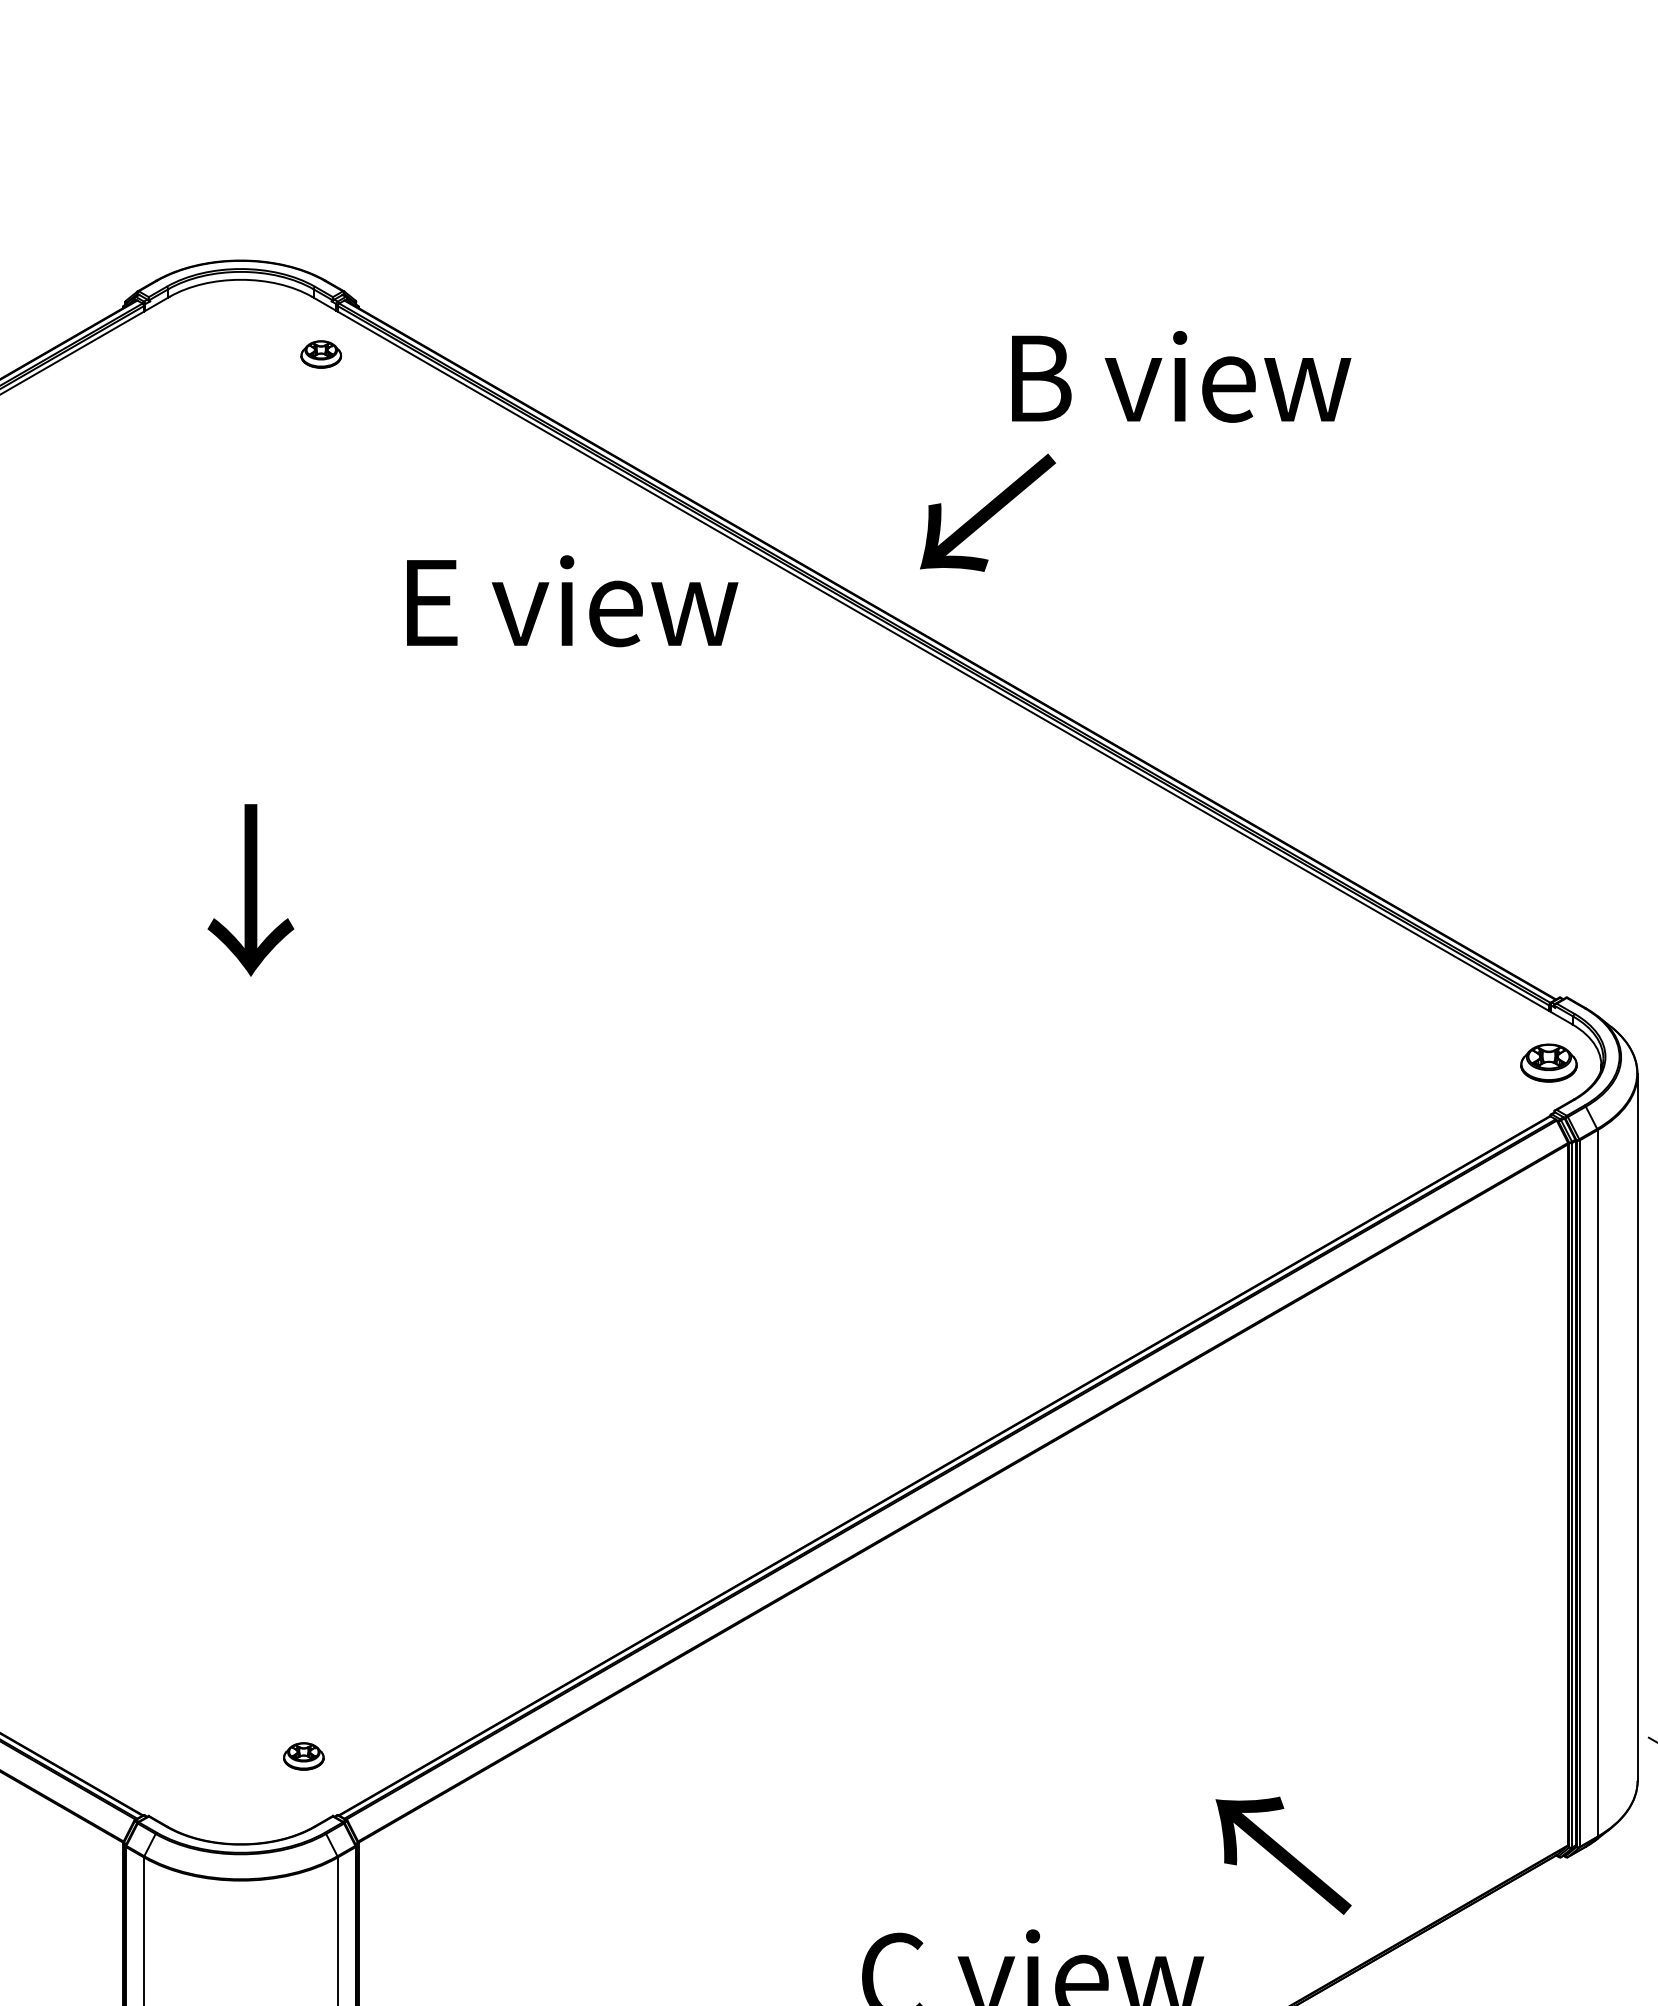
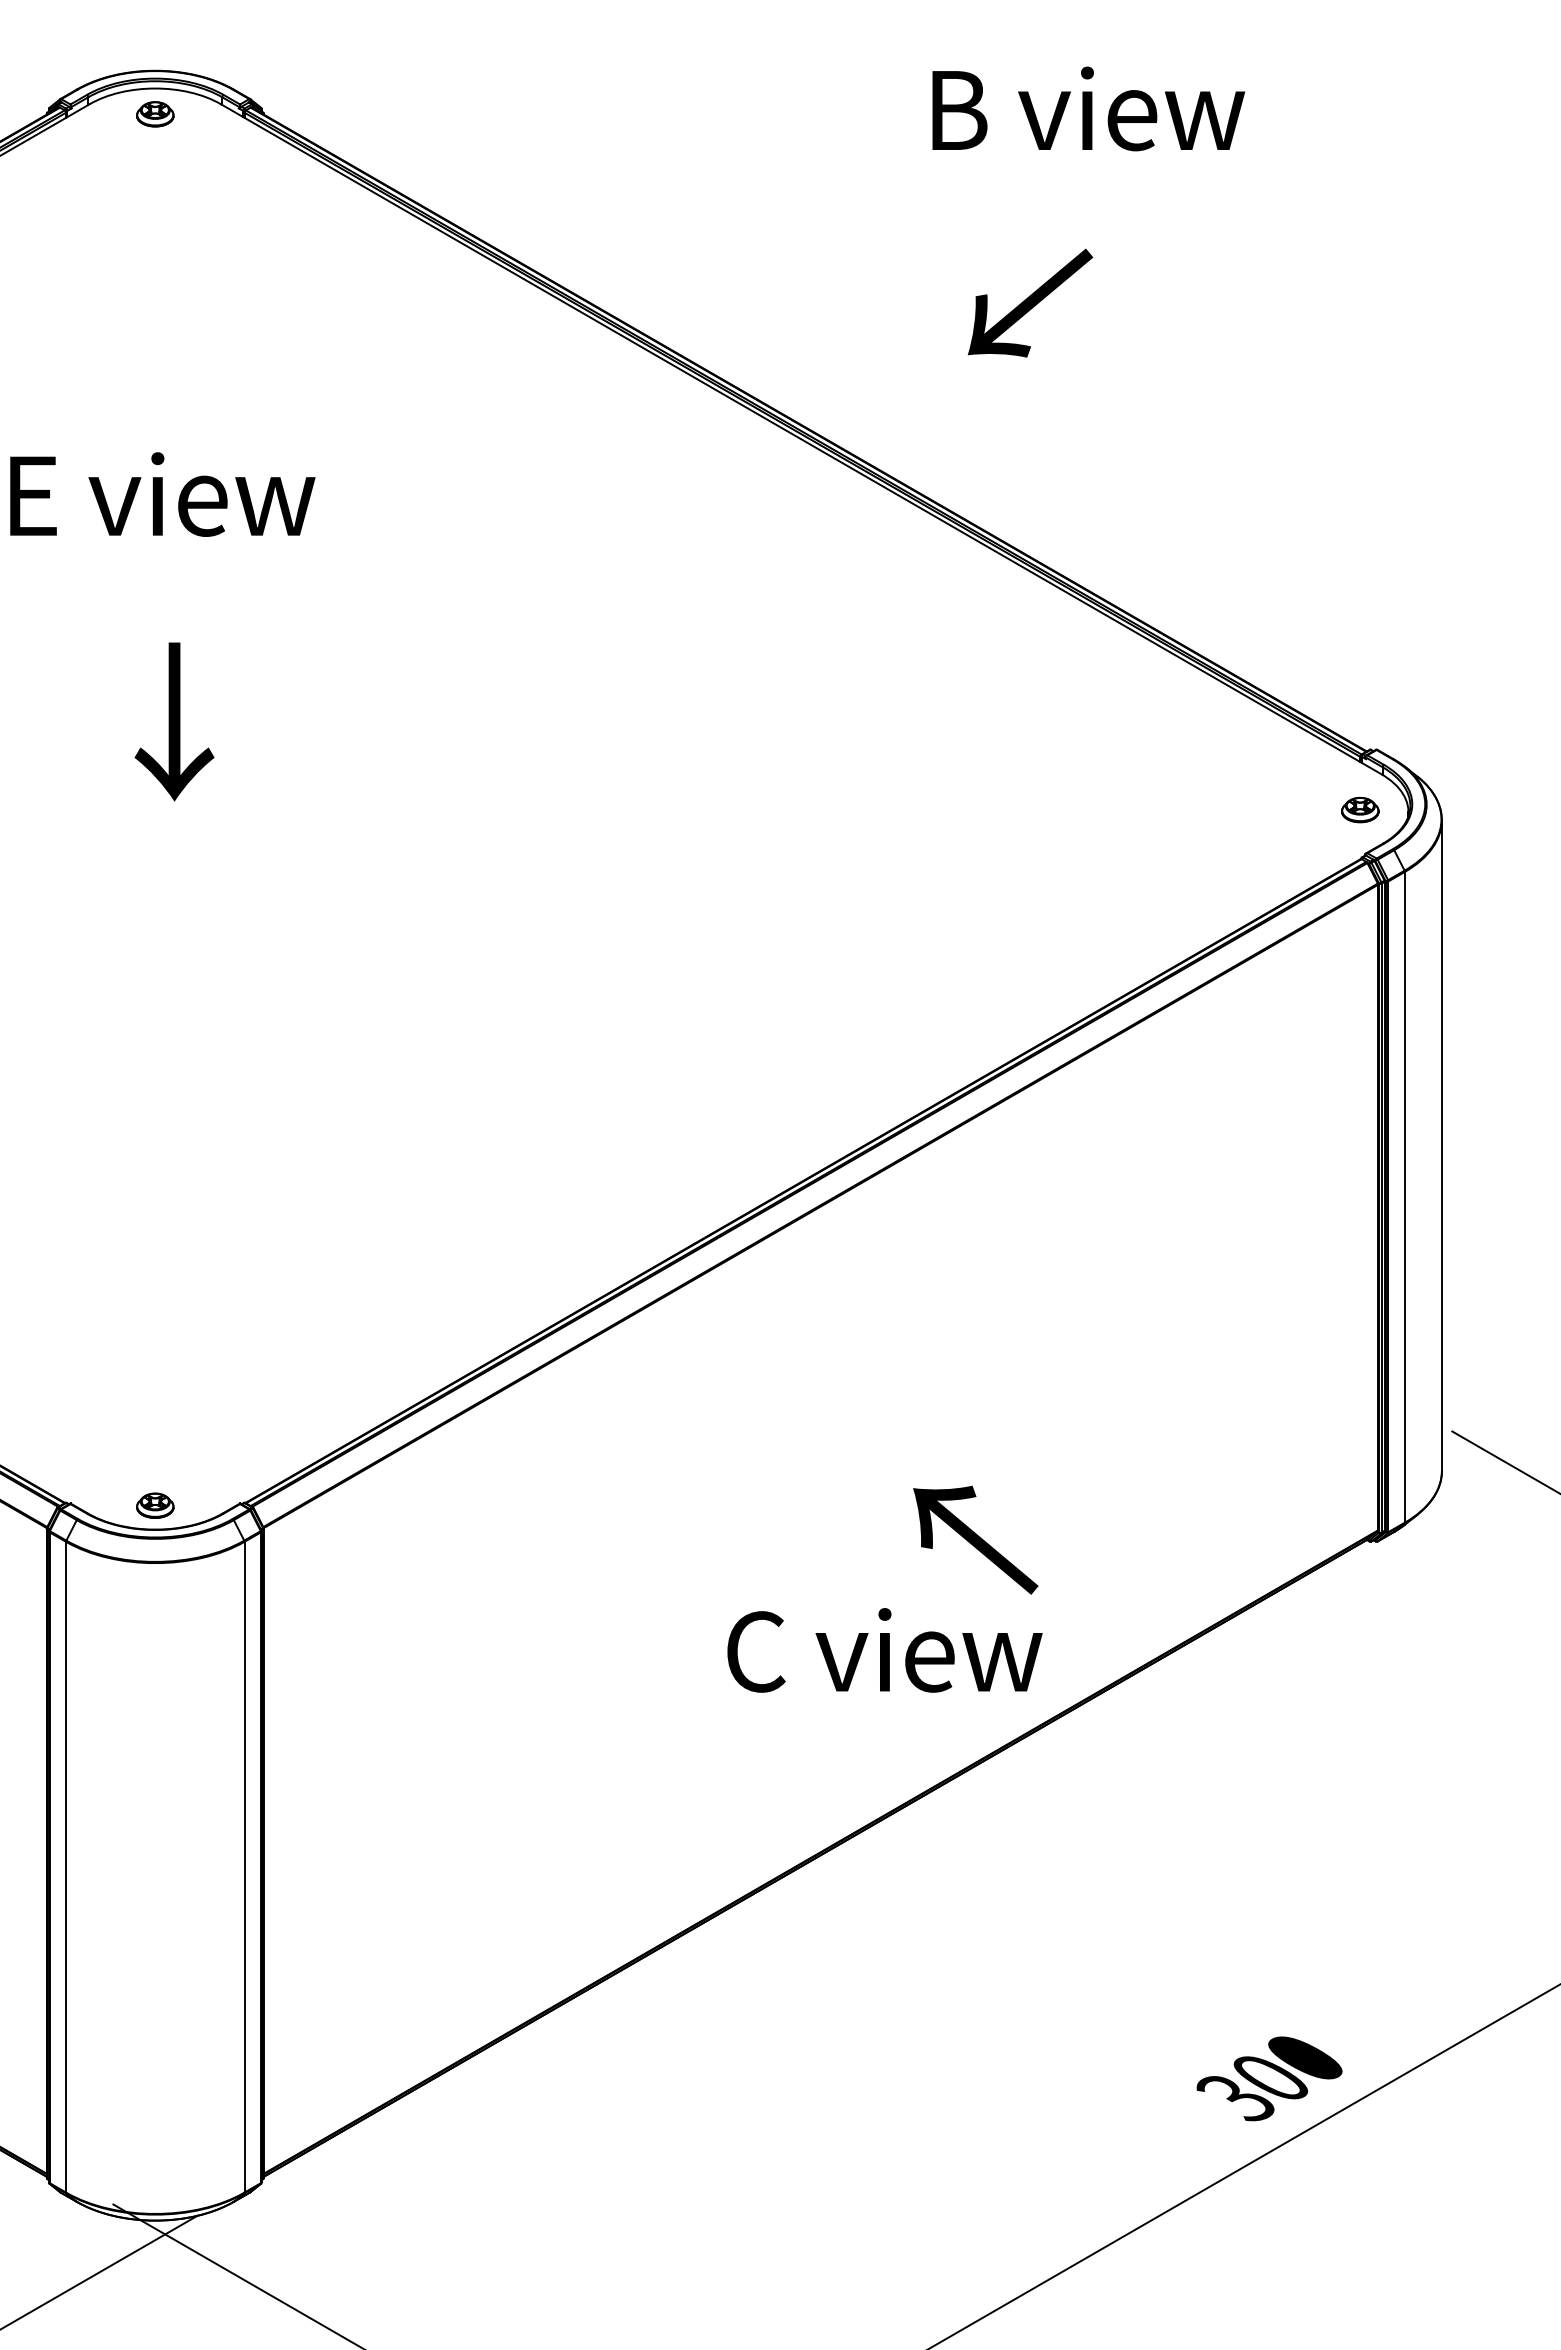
part: (321, 354) -> (155, 114), moved
text: (1181, 376) -> (1088, 108), moved
text: (988, 512) -> (1030, 302), moved
text: (572, 601) -> (162, 494), moved
text: (250, 889) -> (174, 721), moved
part: (1549, 1062) -> (1360, 809), size x0.71
part: (304, 1756) -> (155, 1505), moved
text: (1283, 1854) -> (975, 1539), moved

